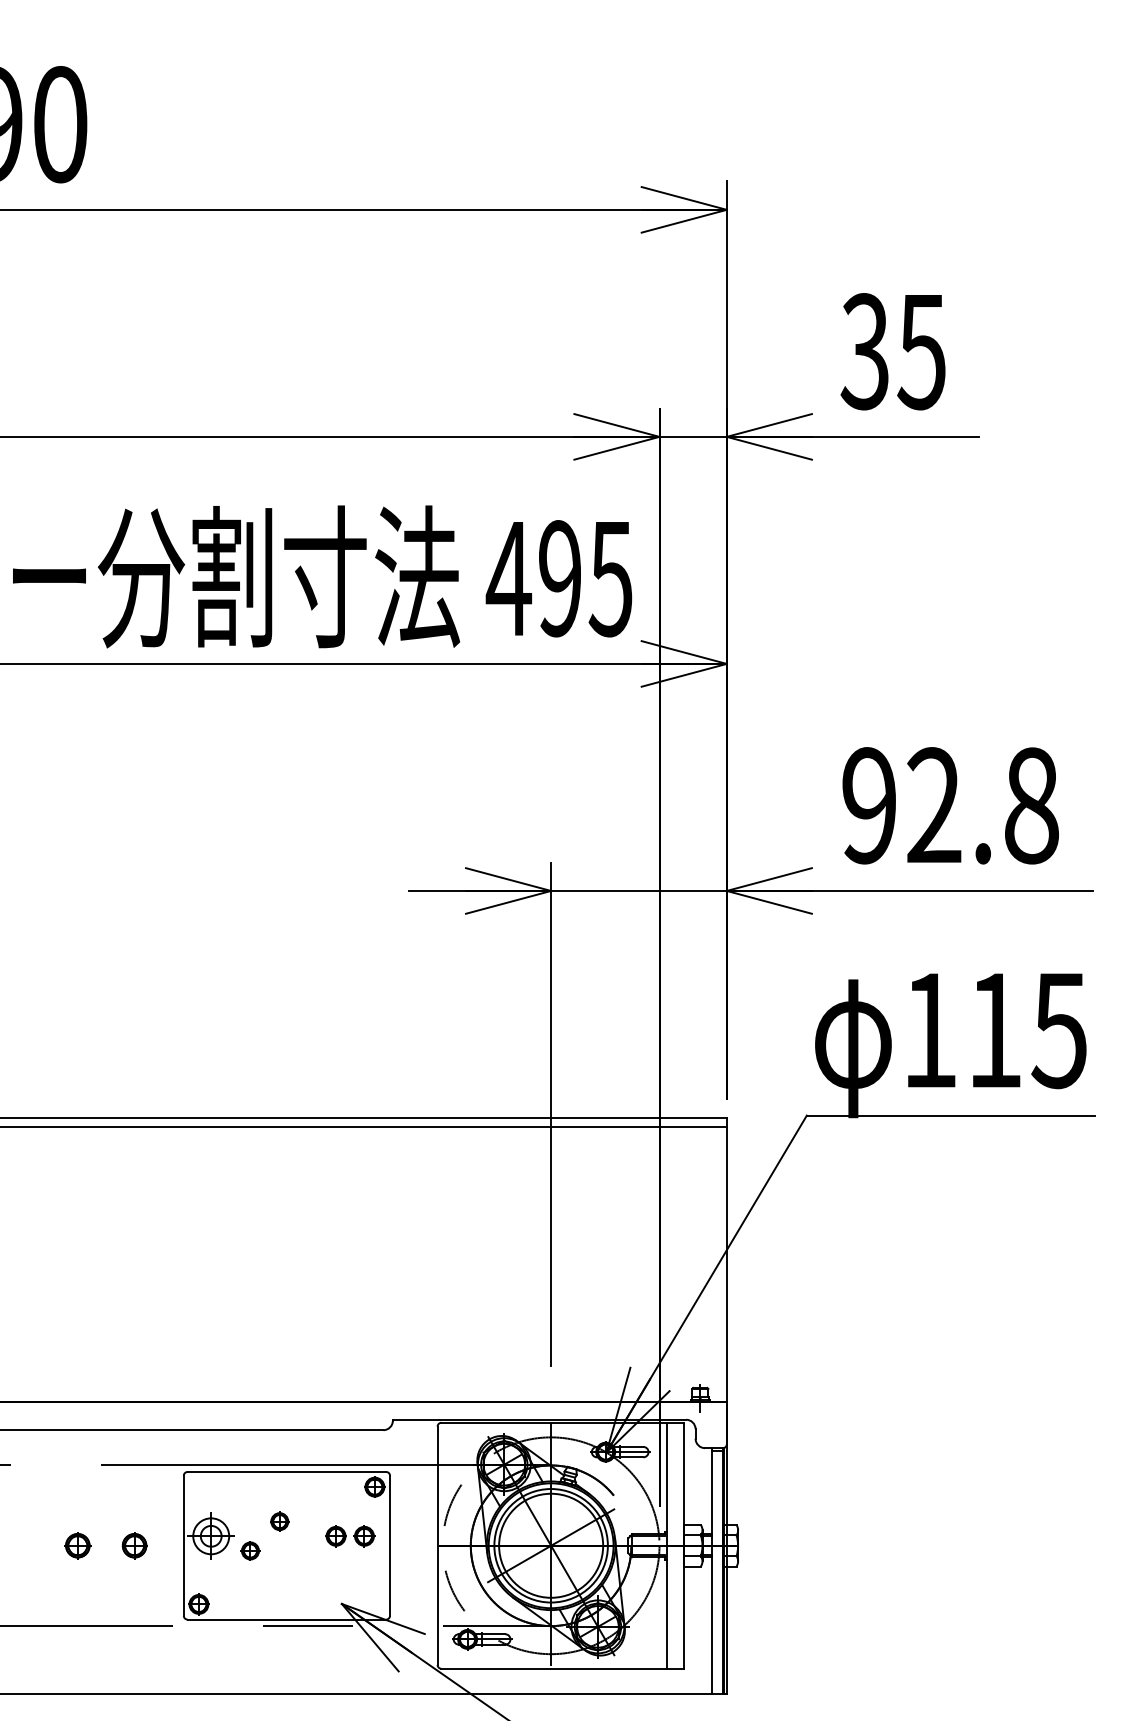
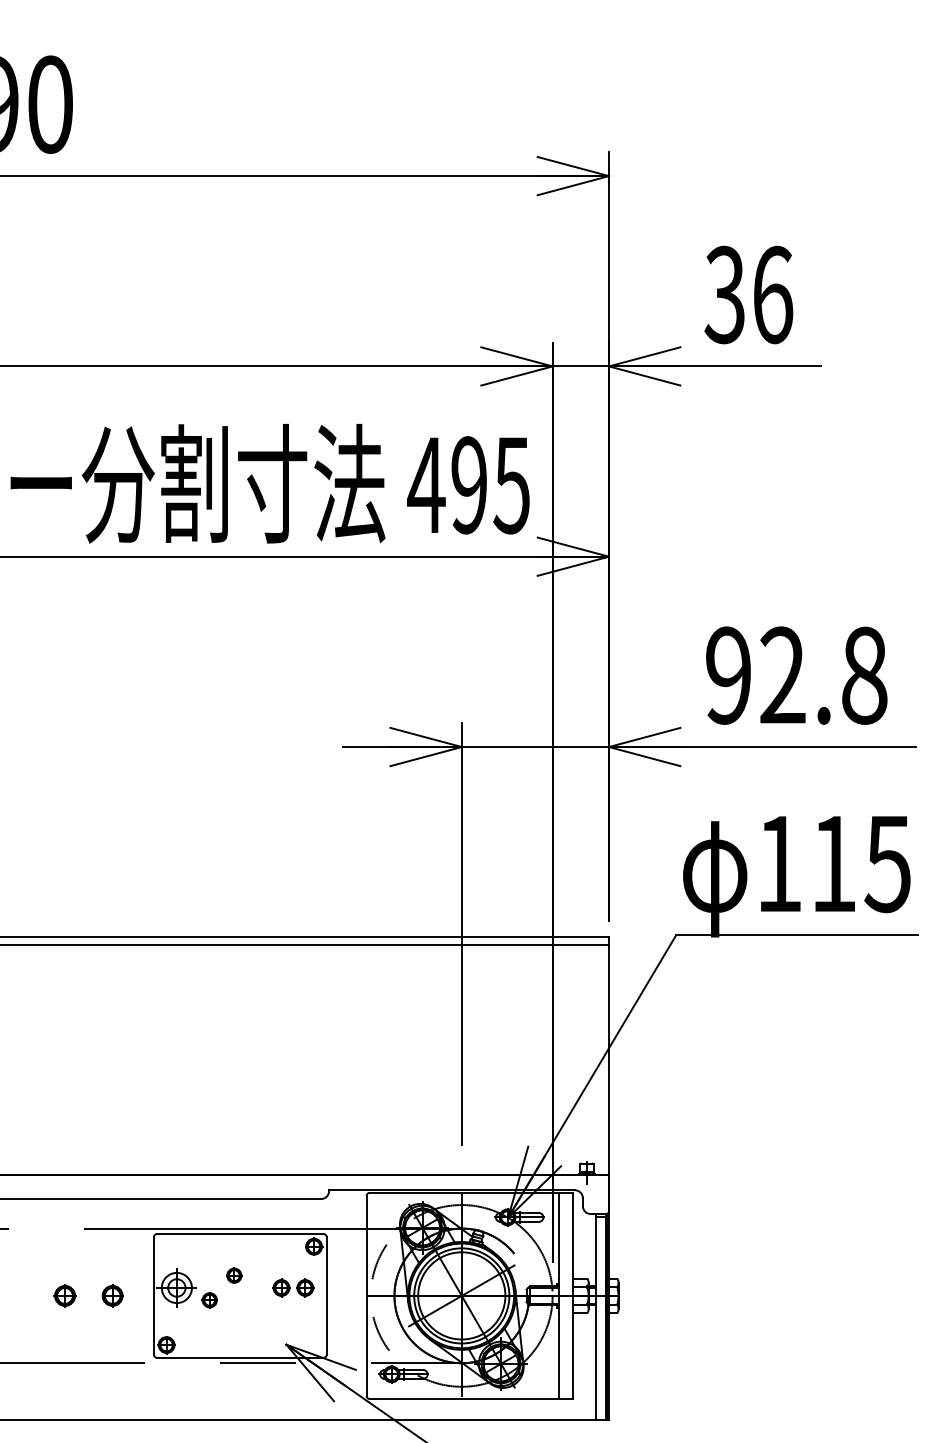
text: (921, 351) -> (772, 294), 35 -> 36

